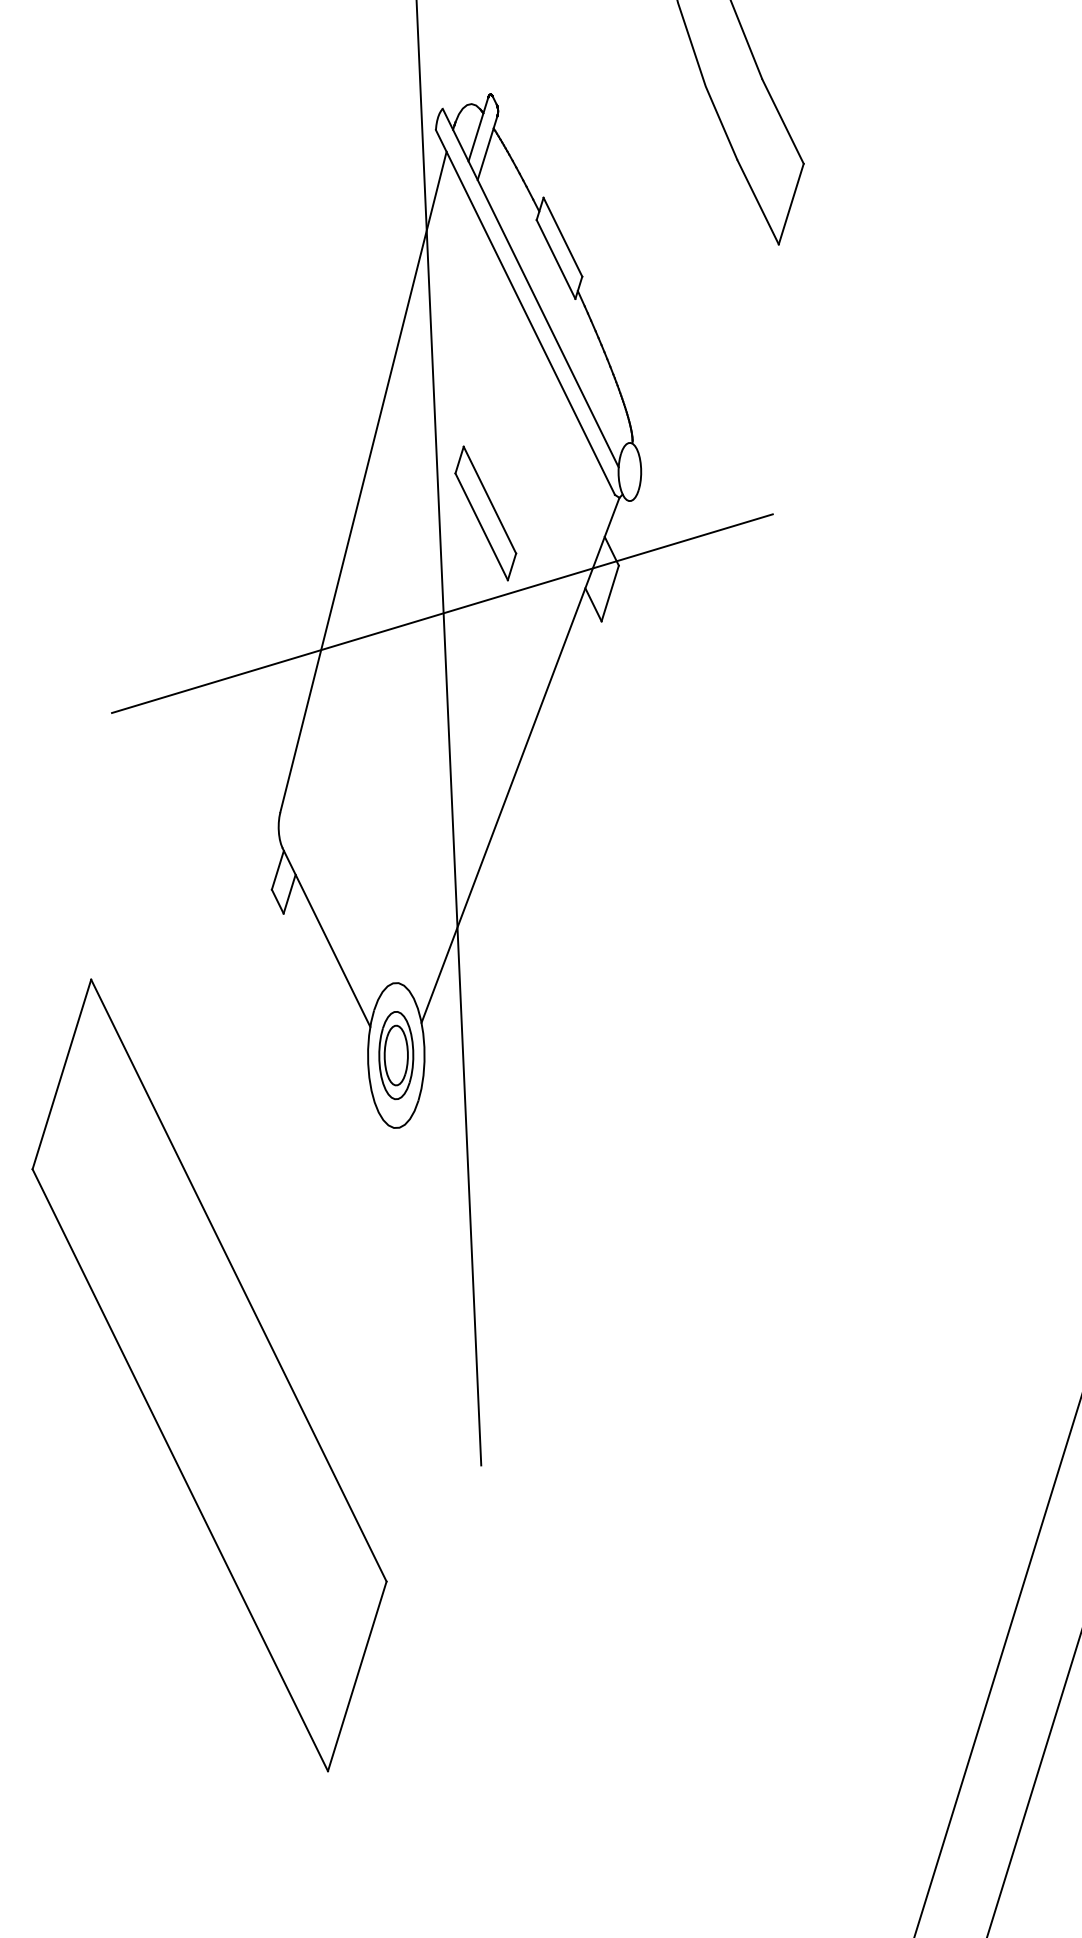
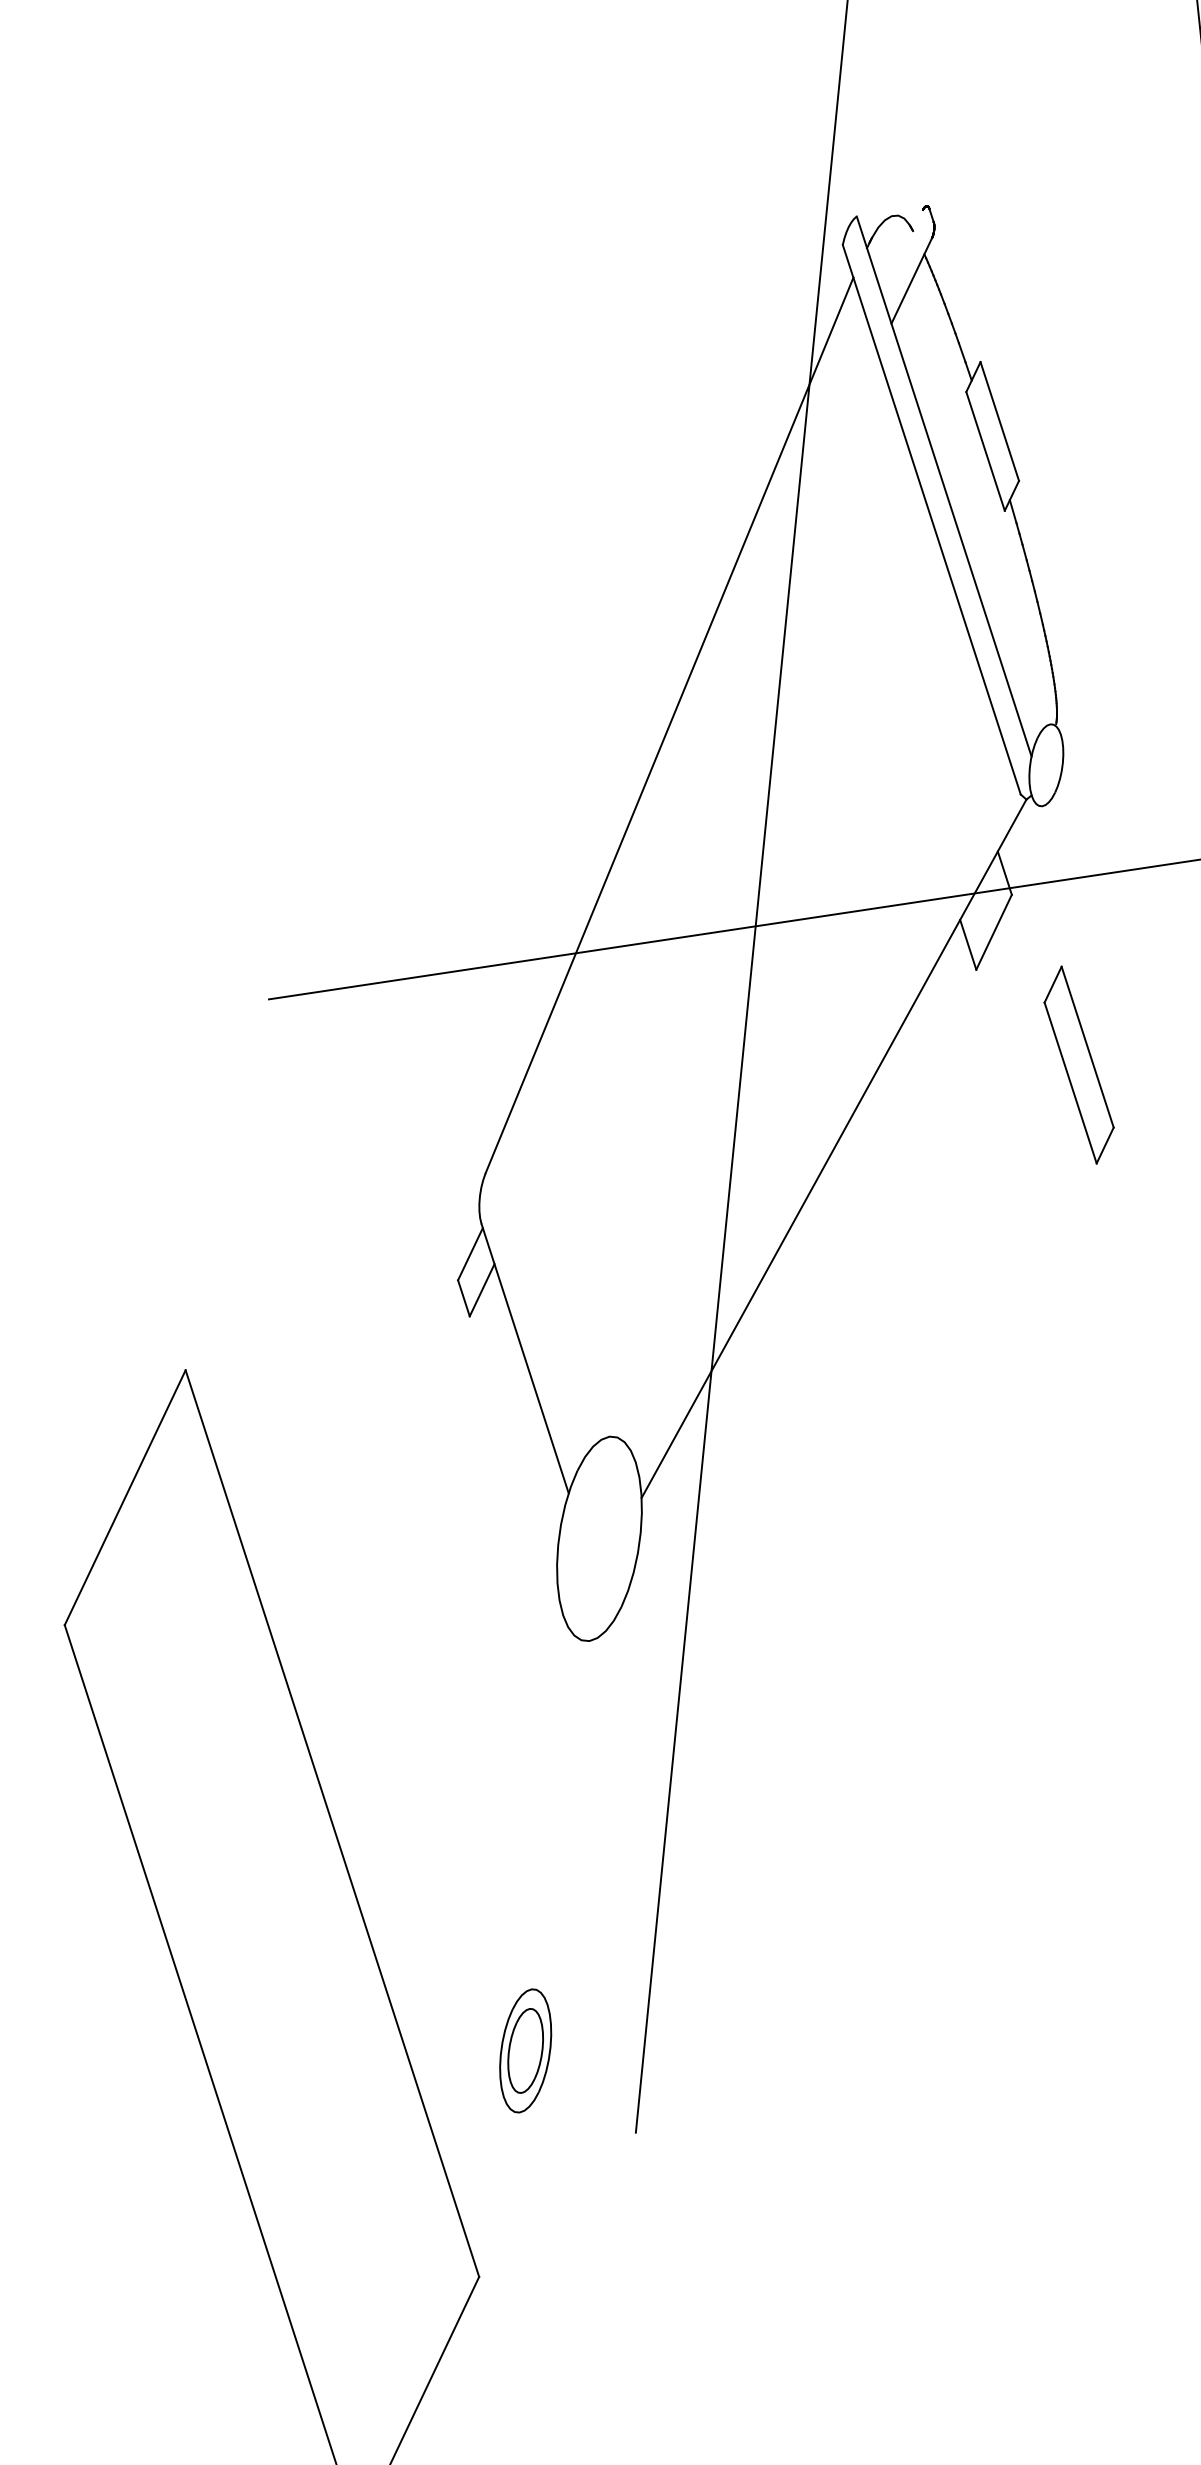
line: (478, 129) -> (902, 252), removed
part: (485, 513) -> (1078, 1065), moved
part: (396, 1055) -> (525, 2050), moved

